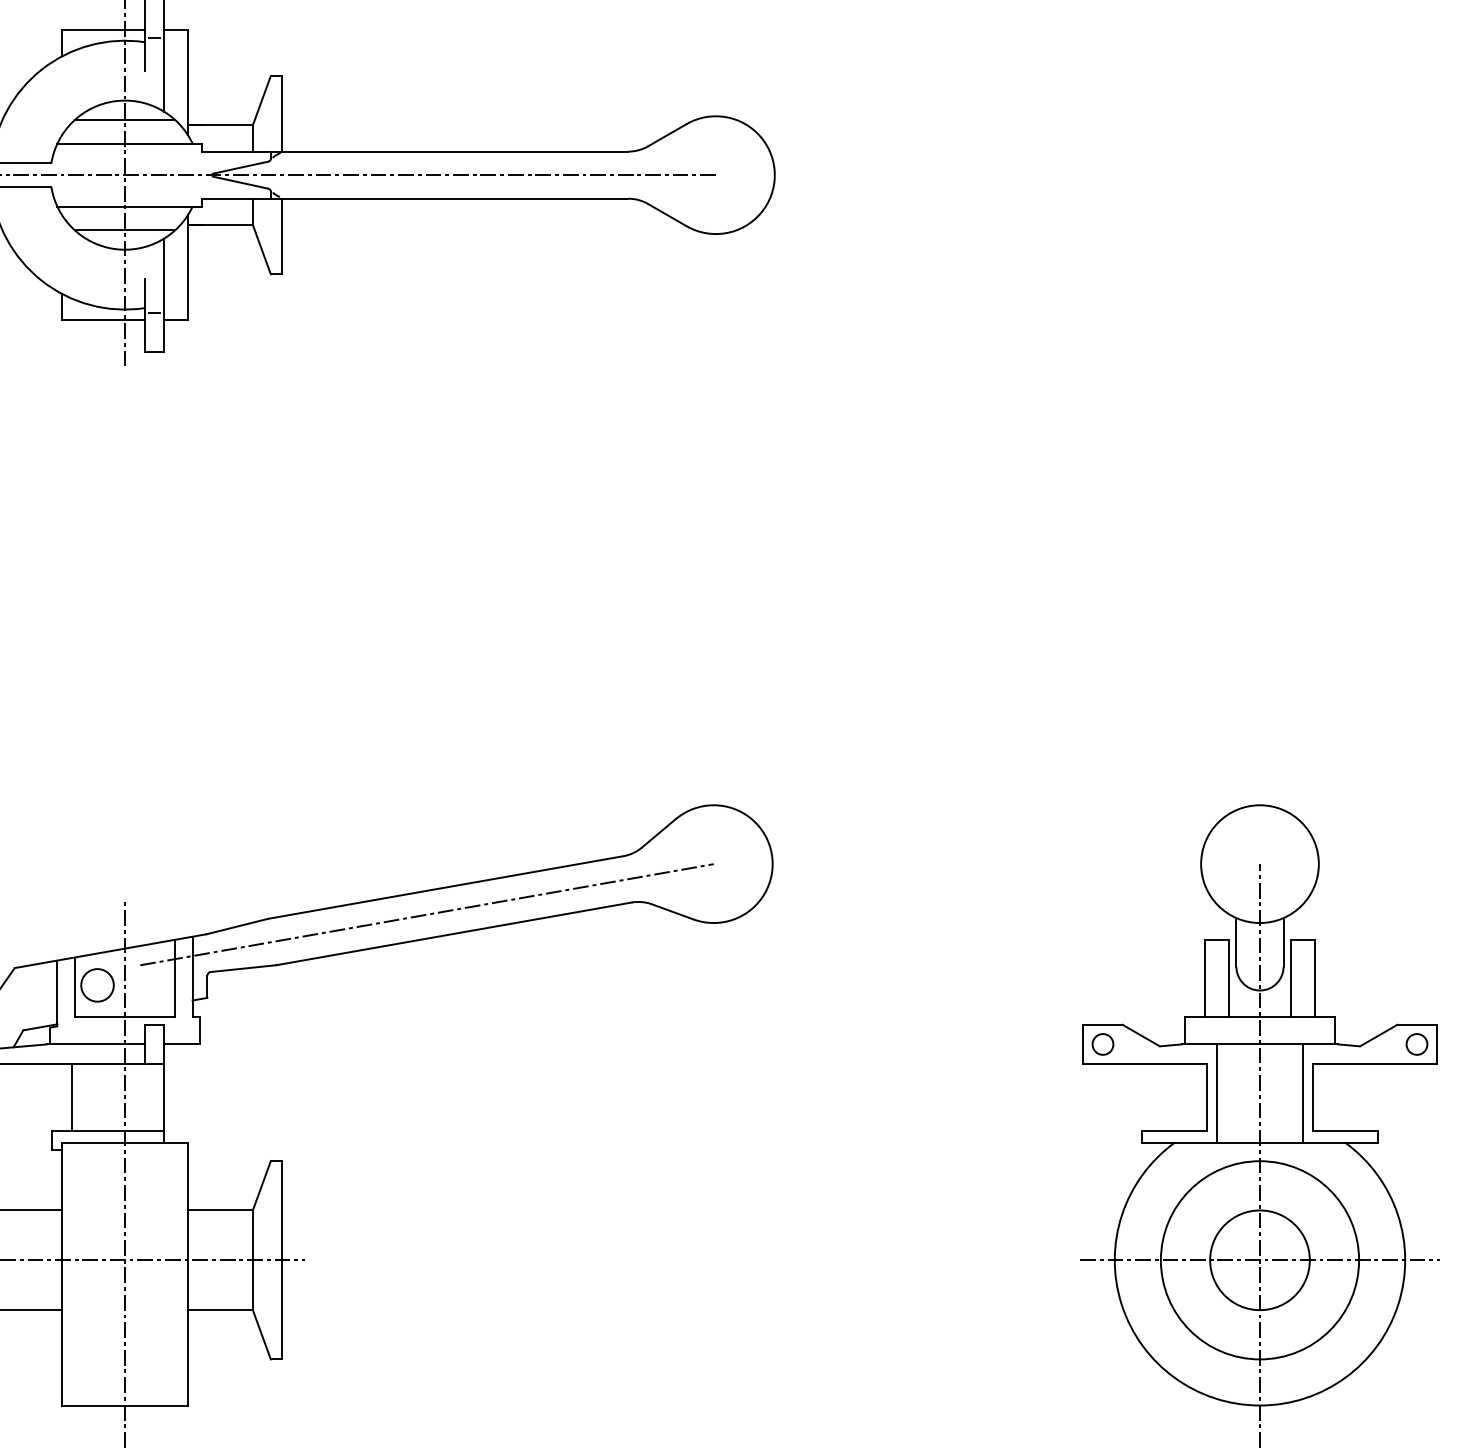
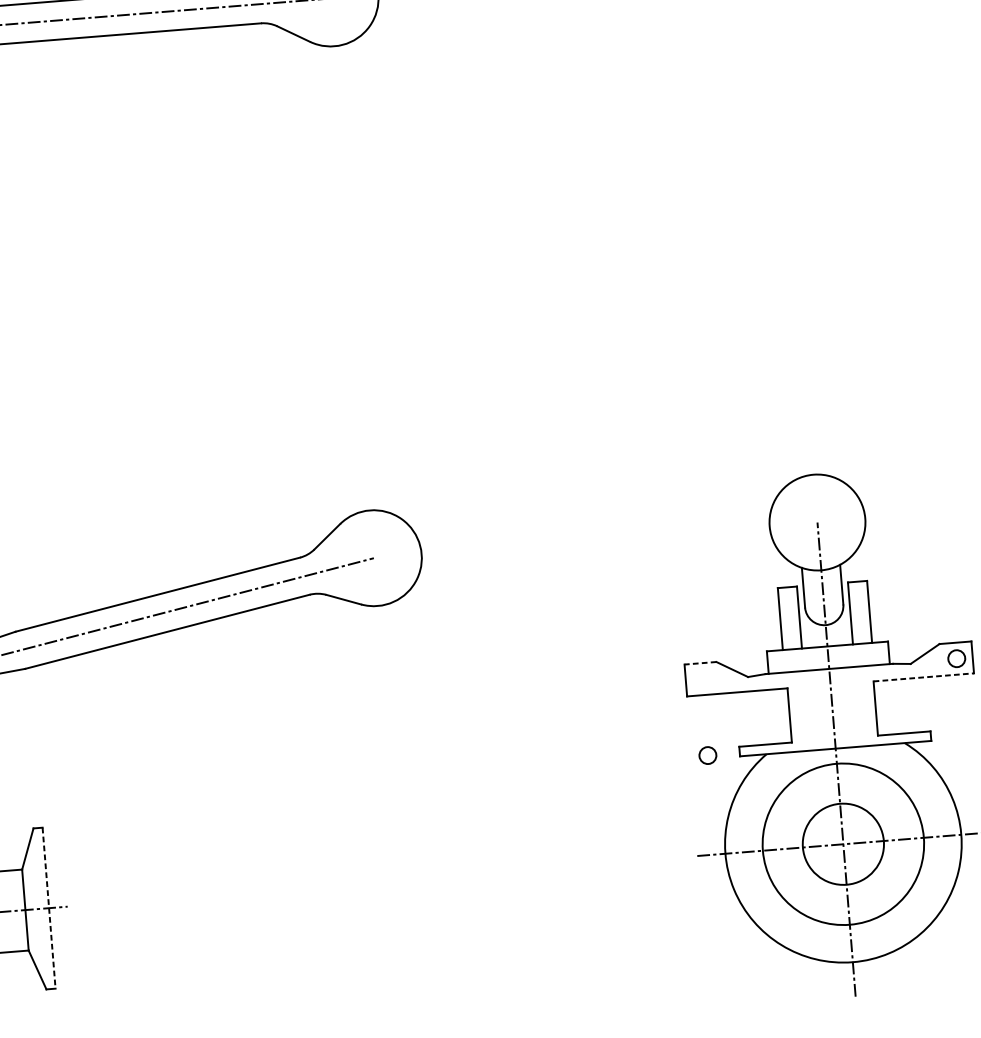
line: (1103, 1024) -> (700, 662), solid -> dashed
circle: (1102, 1044) -> (707, 755), moved
line: (1374, 1064) -> (923, 677), solid -> dashed
line: (1216, 1093) -> (797, 711), removed
line: (1303, 1093) -> (867, 705), removed
line: (282, 1260) -> (49, 908), solid -> dashed

